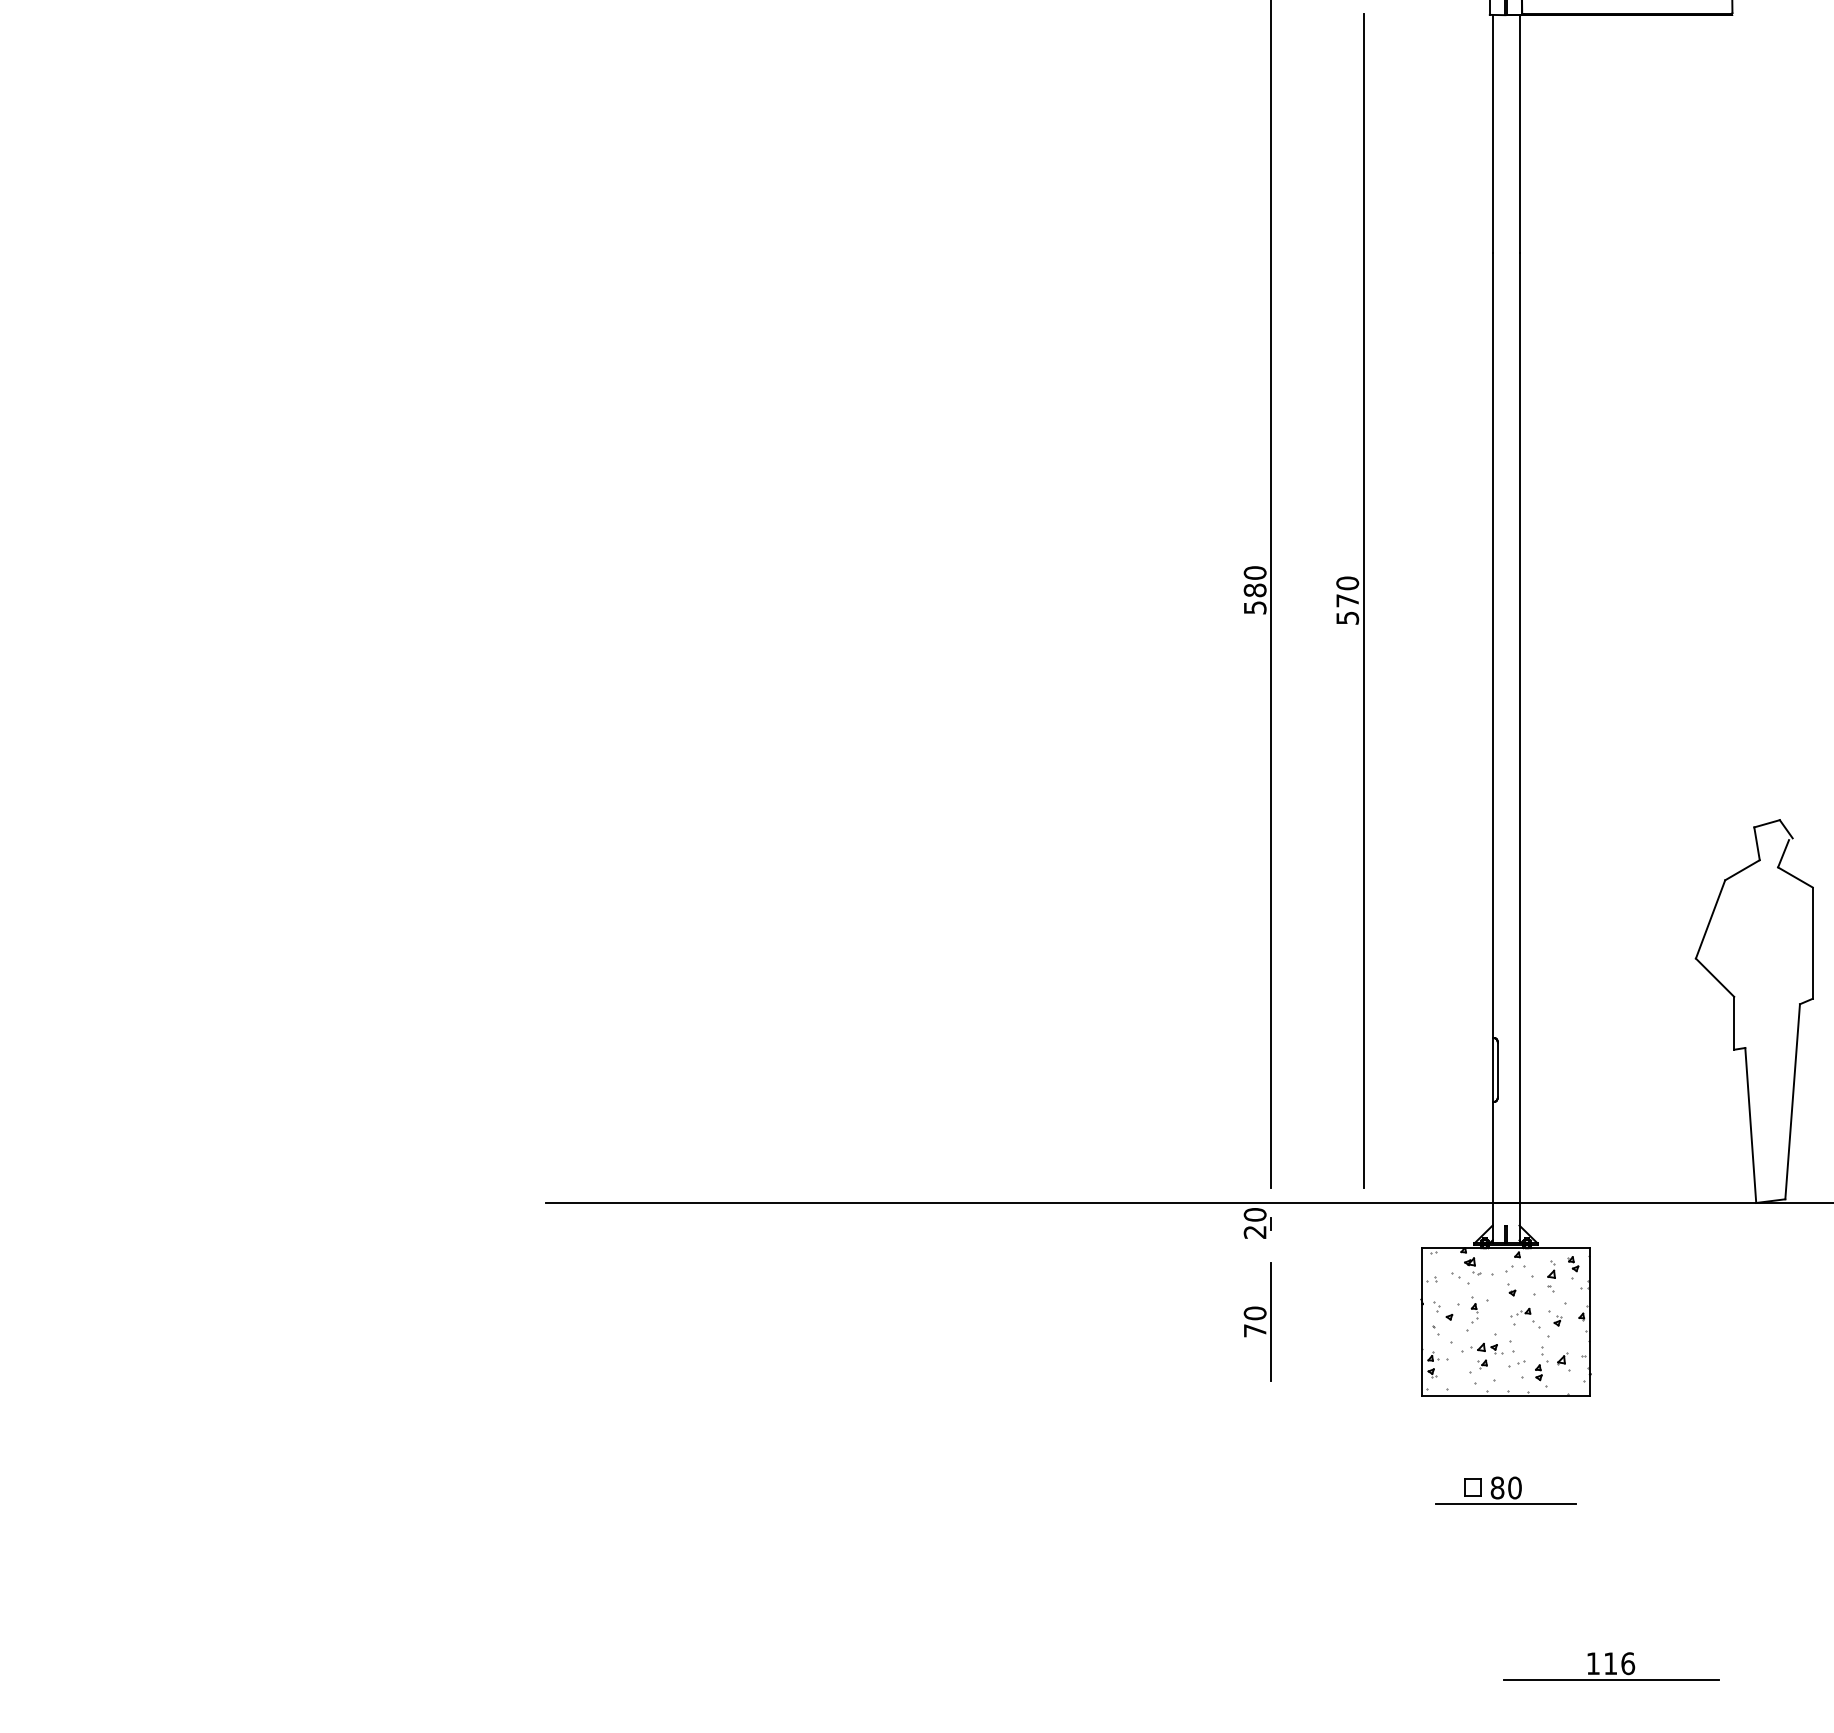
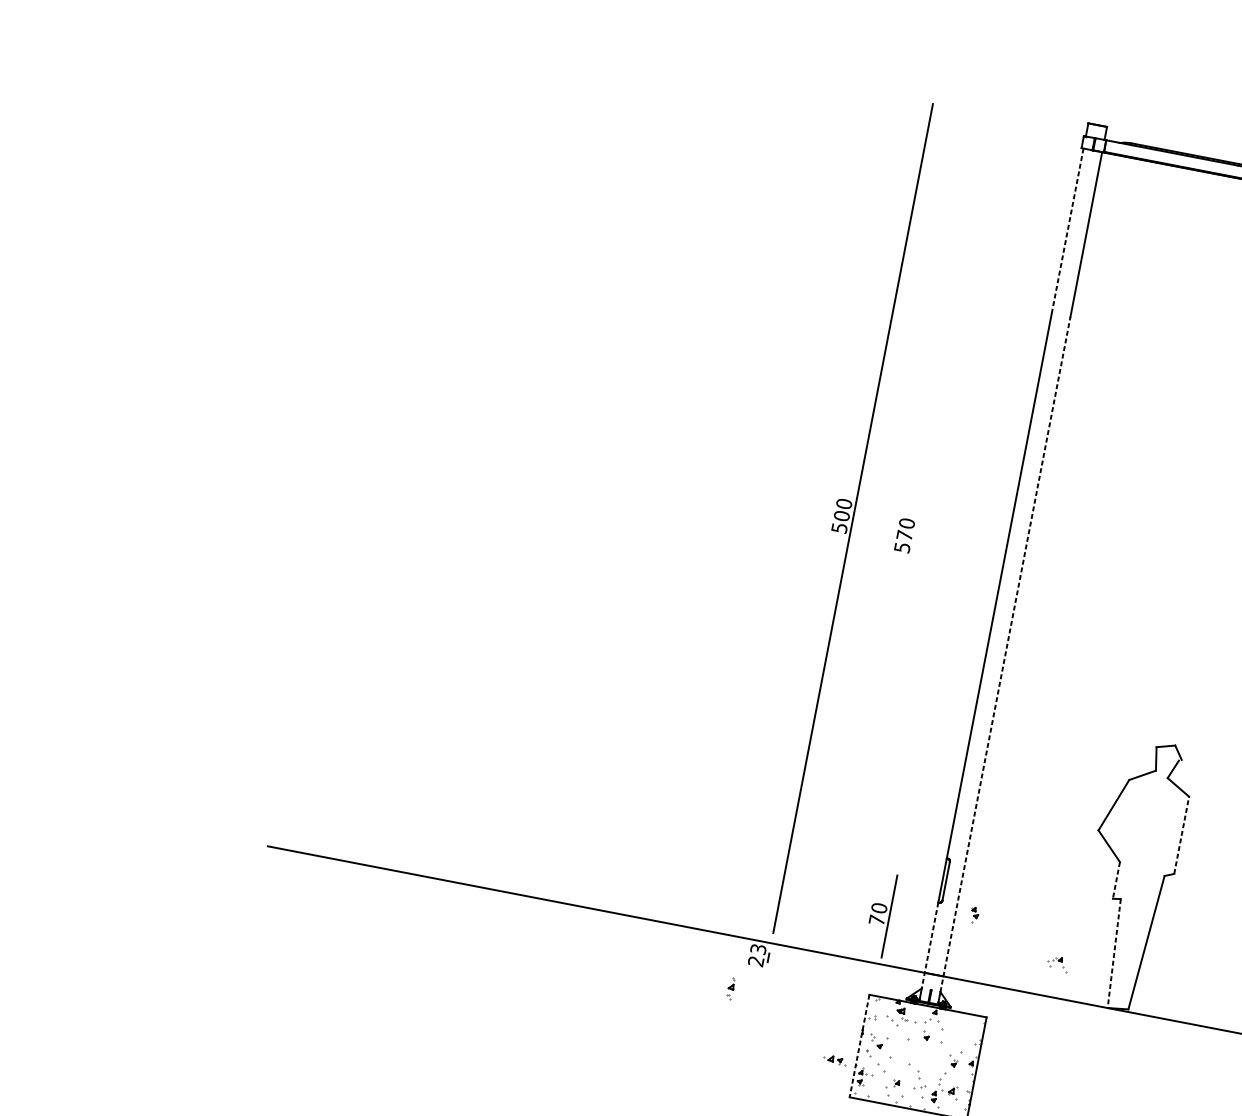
line: (1492, 133) -> (1067, 230), solid -> dashed
text: (1255, 590) -> (842, 516), 580 -> 500
line: (1363, 601) -> (915, 538), removed
line: (1519, 738) -> (1005, 654), solid -> dashed
line: (1812, 943) -> (1181, 835), solid -> dashed
line: (1734, 1023) -> (1116, 880), solid -> dashed
line: (1750, 1125) -> (1114, 953), solid -> dashed
line: (1492, 1163) -> (929, 945), solid -> dashed
text: (1254, 1214) -> (758, 949), 20 -> 23
part: (1573, 1267) -> (974, 915), moved
part: (1551, 1276) -> (731, 988), moved
part: (1474, 1309) -> (898, 1044), removed
part: (1525, 1317) -> (1058, 963), moved
part: (1257, 1321) -> (879, 914), moved
line: (1421, 1322) -> (859, 1046), solid -> dashed
part: (1486, 1348) -> (834, 1060), moved

